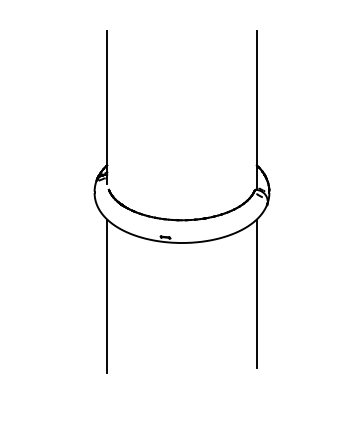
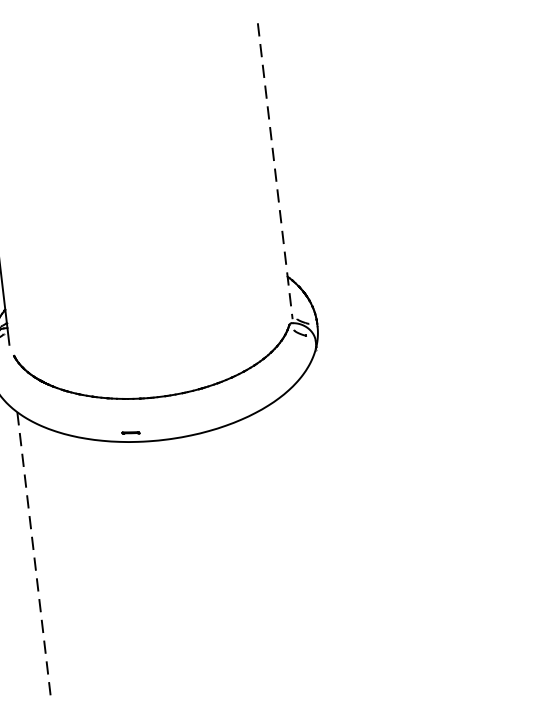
line: (256, 109) -> (274, 171), solid -> dashed
line: (256, 293) -> (315, 518), removed
line: (107, 296) -> (34, 557), solid -> dashed

